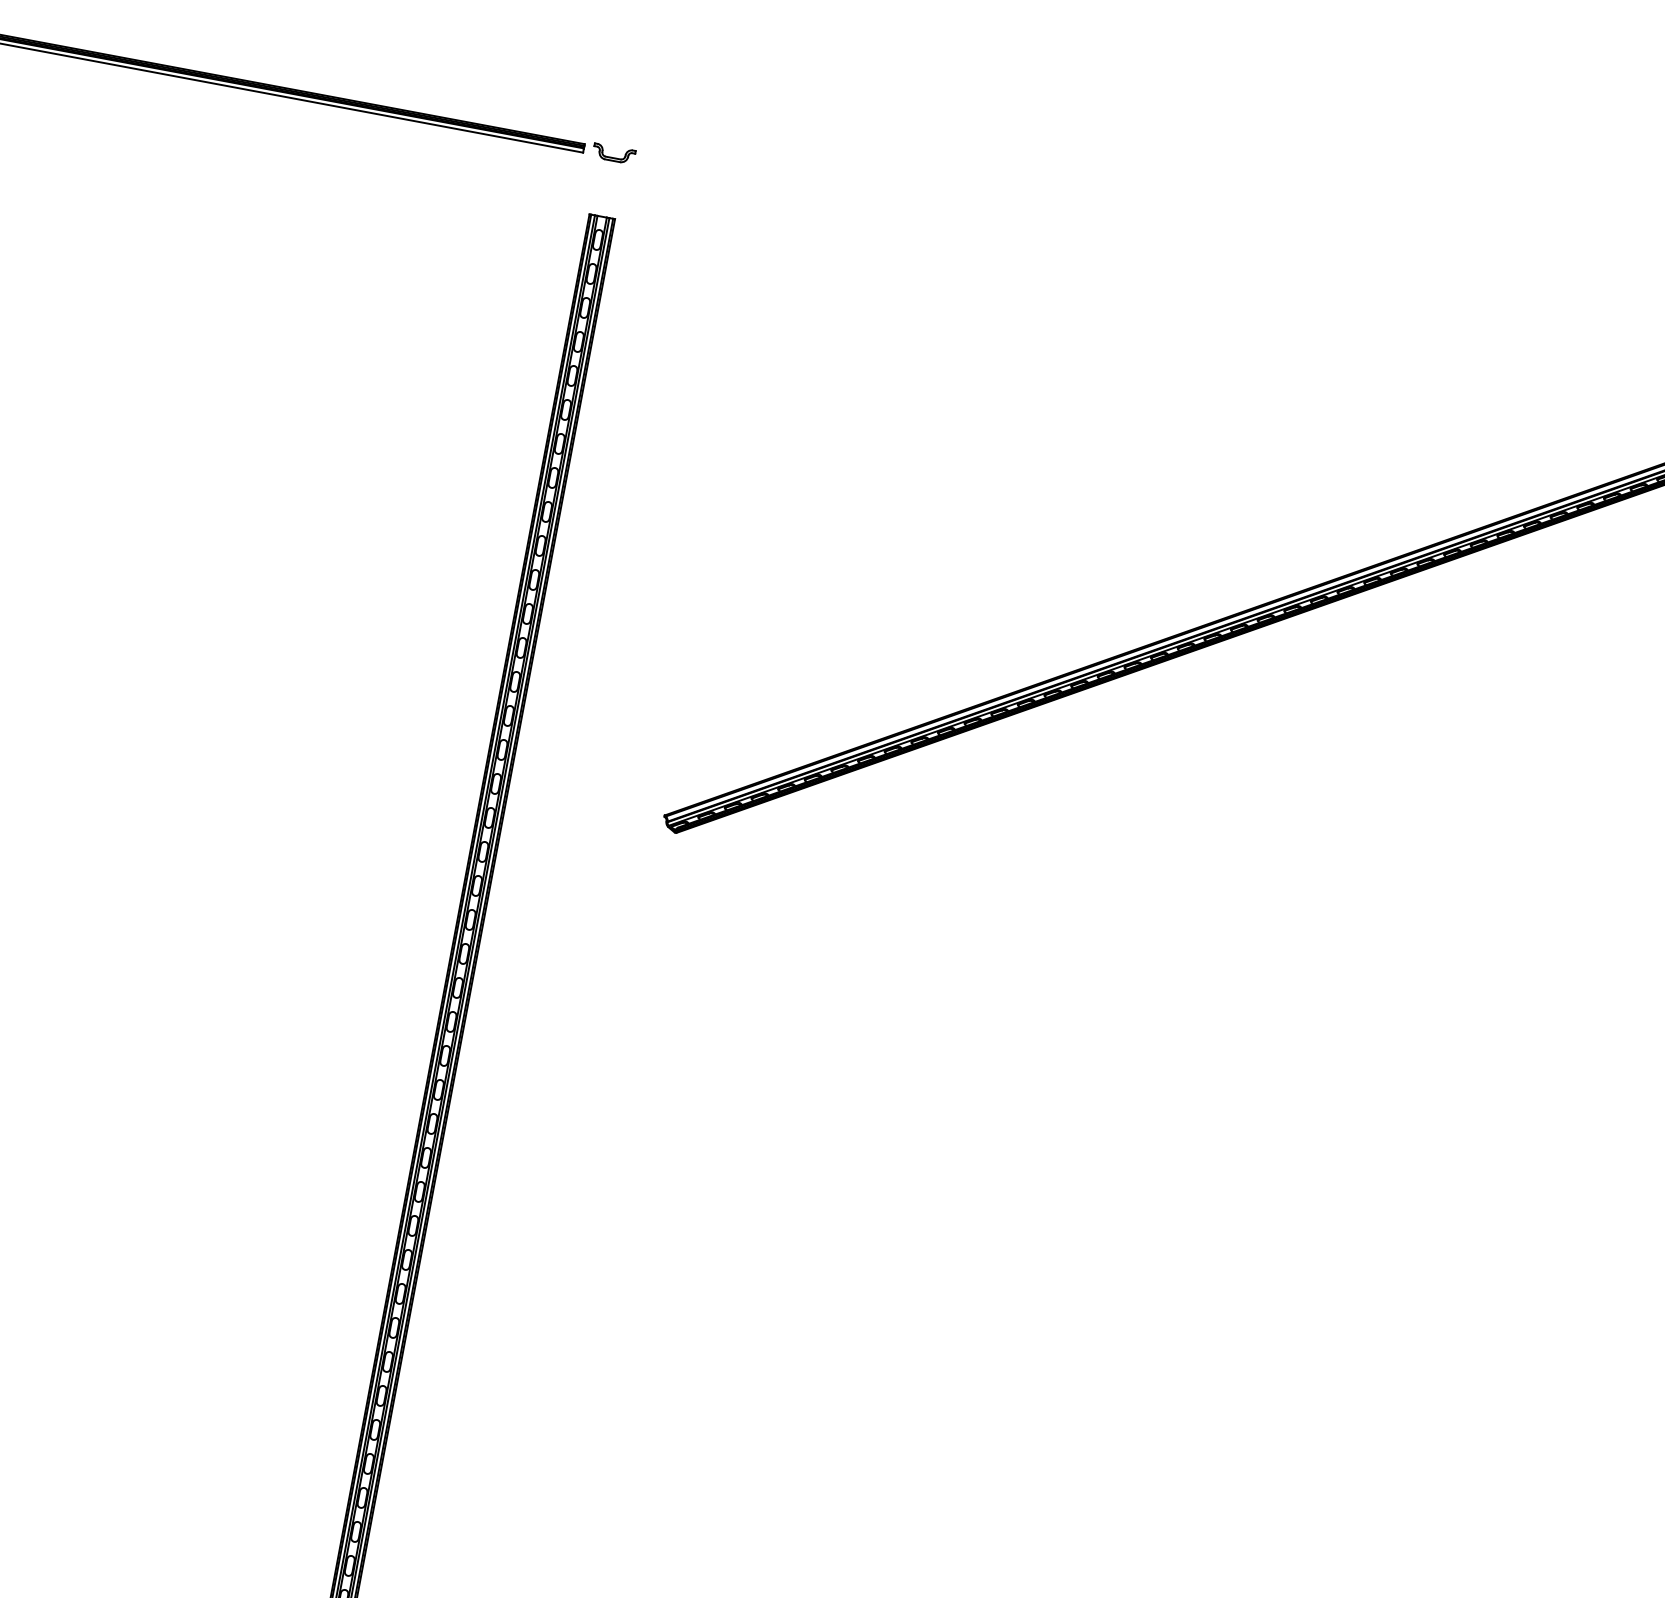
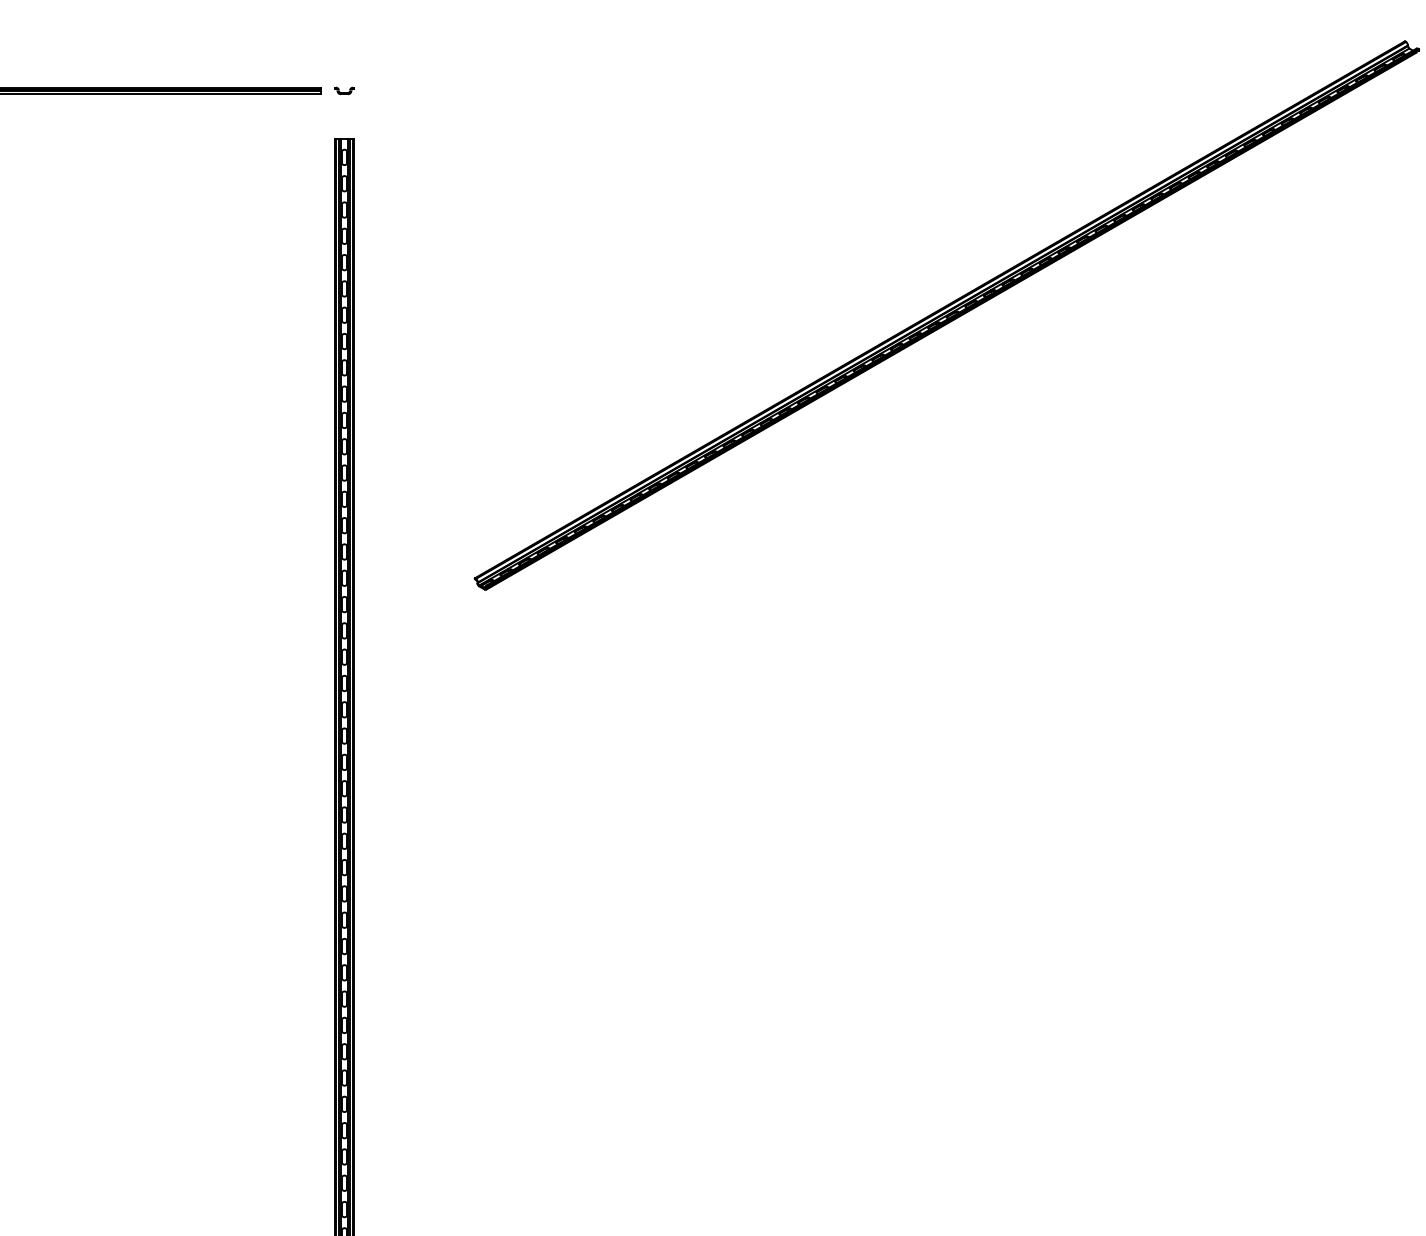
part: (614, 153) -> (344, 90), size x0.62

